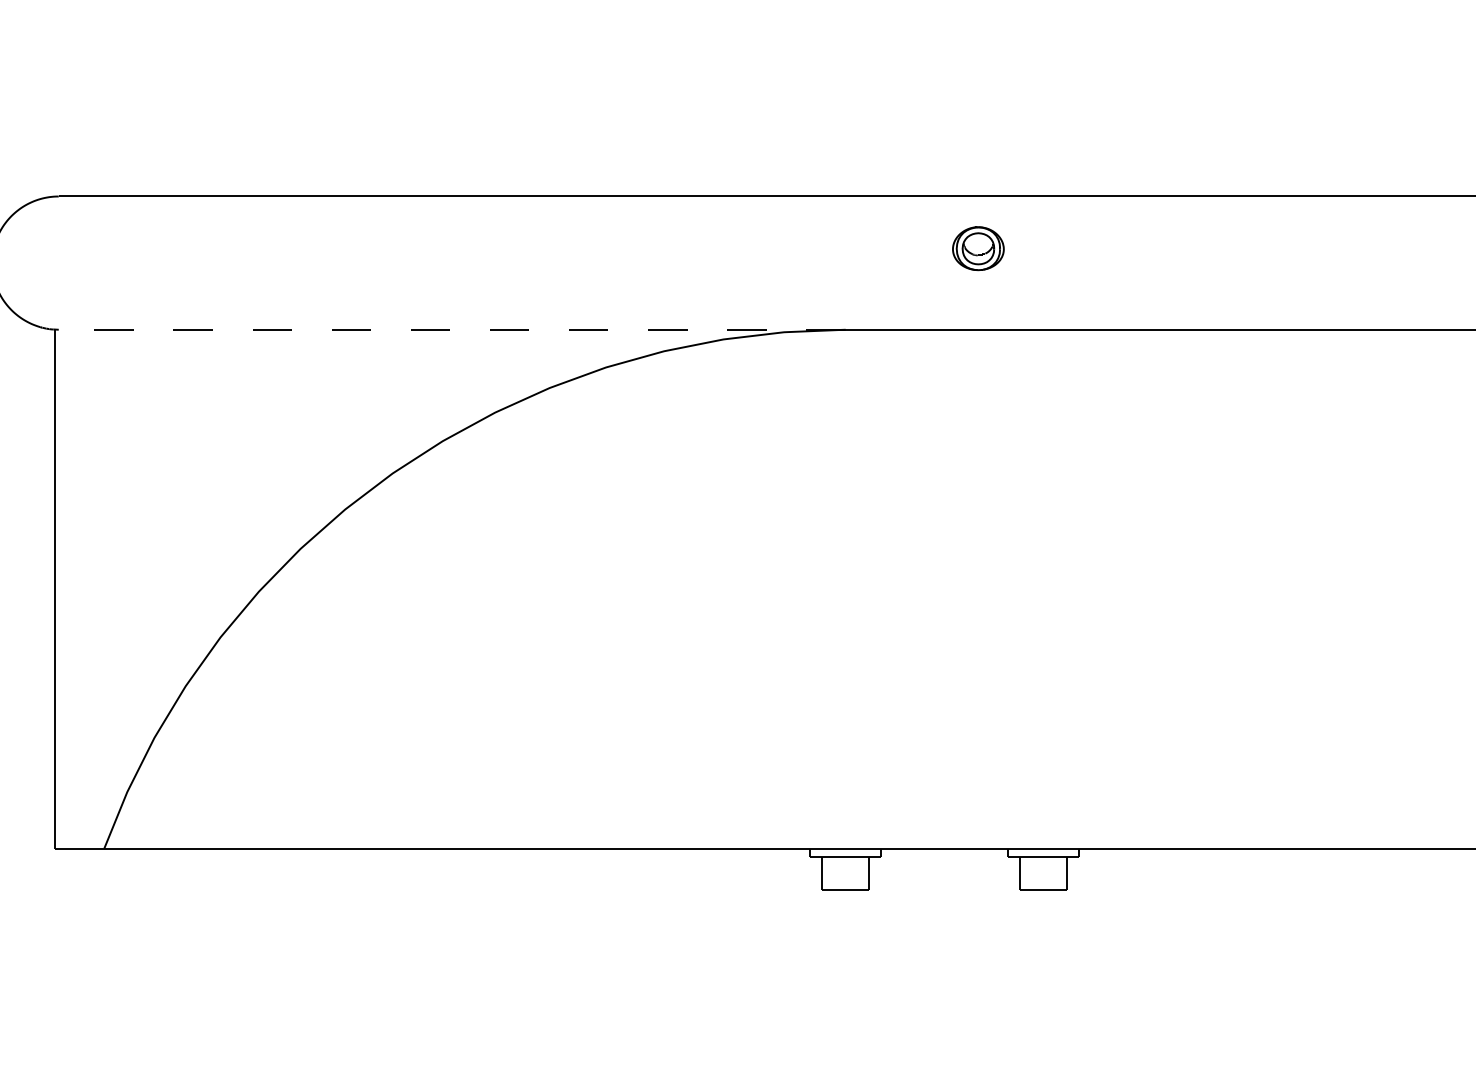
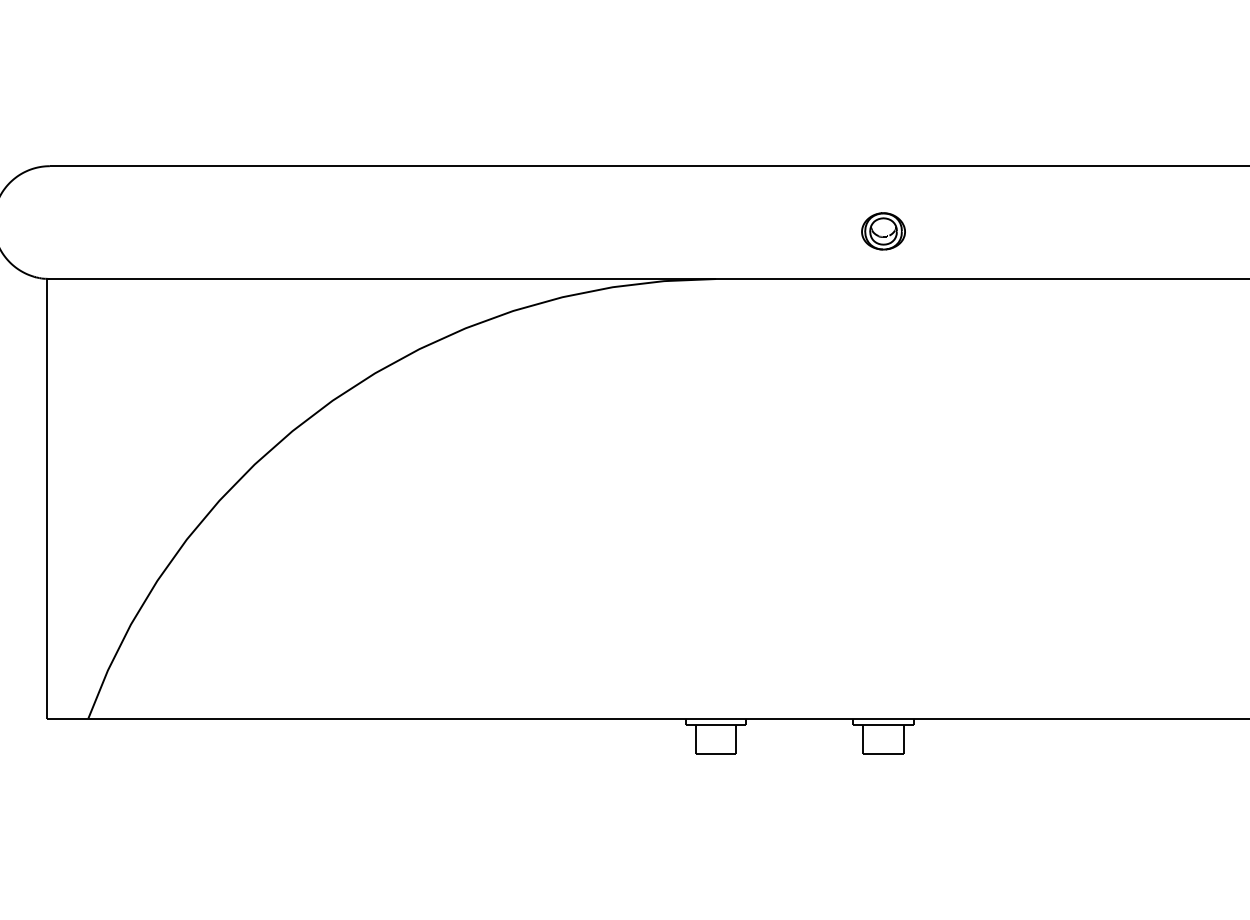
part: (978, 248) -> (883, 231), moved
line: (450, 330) -> (381, 279), dashed -> solid

